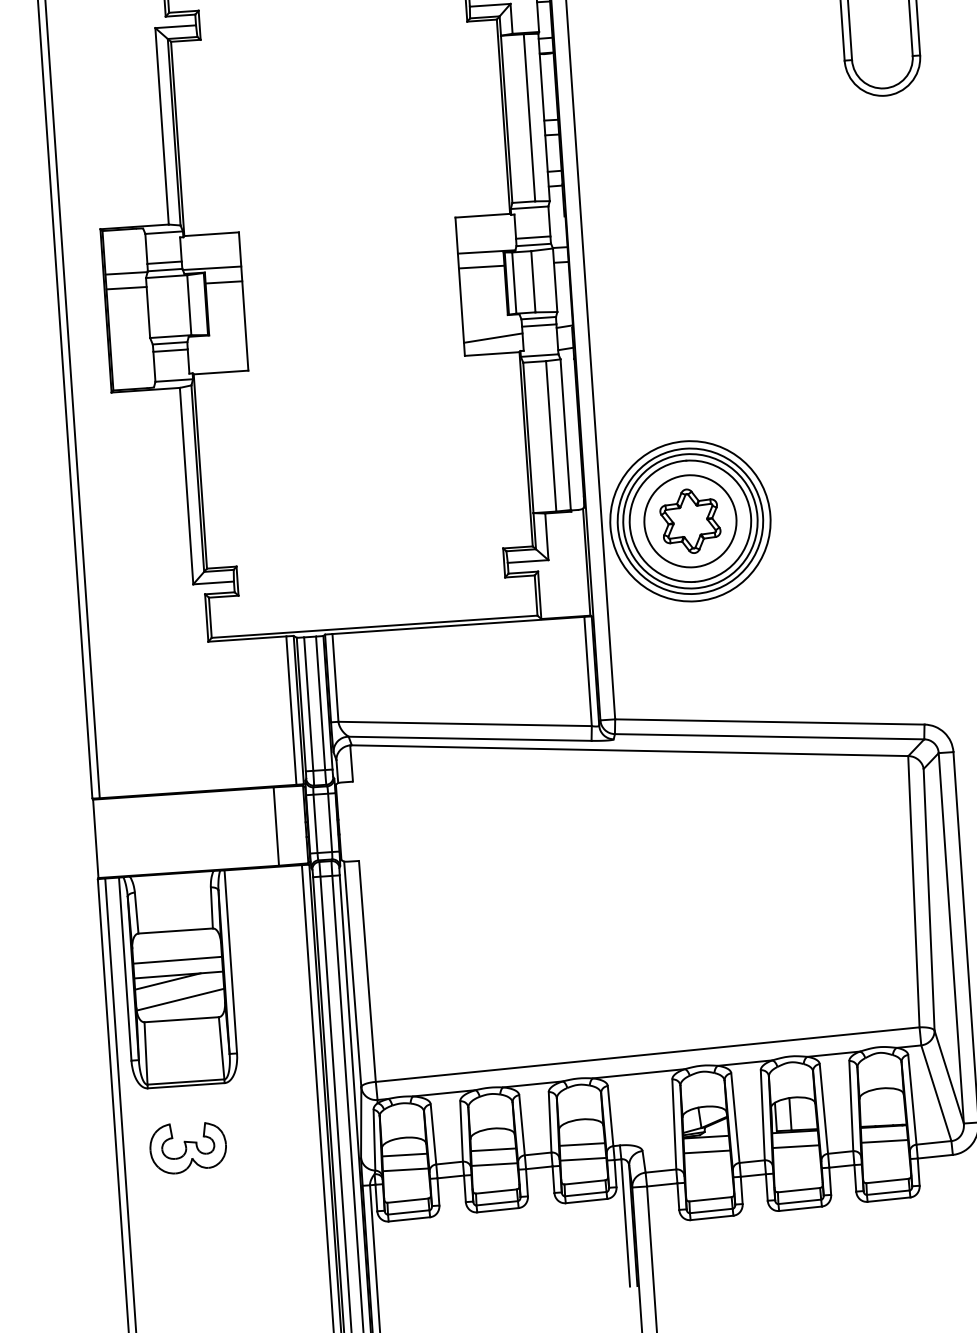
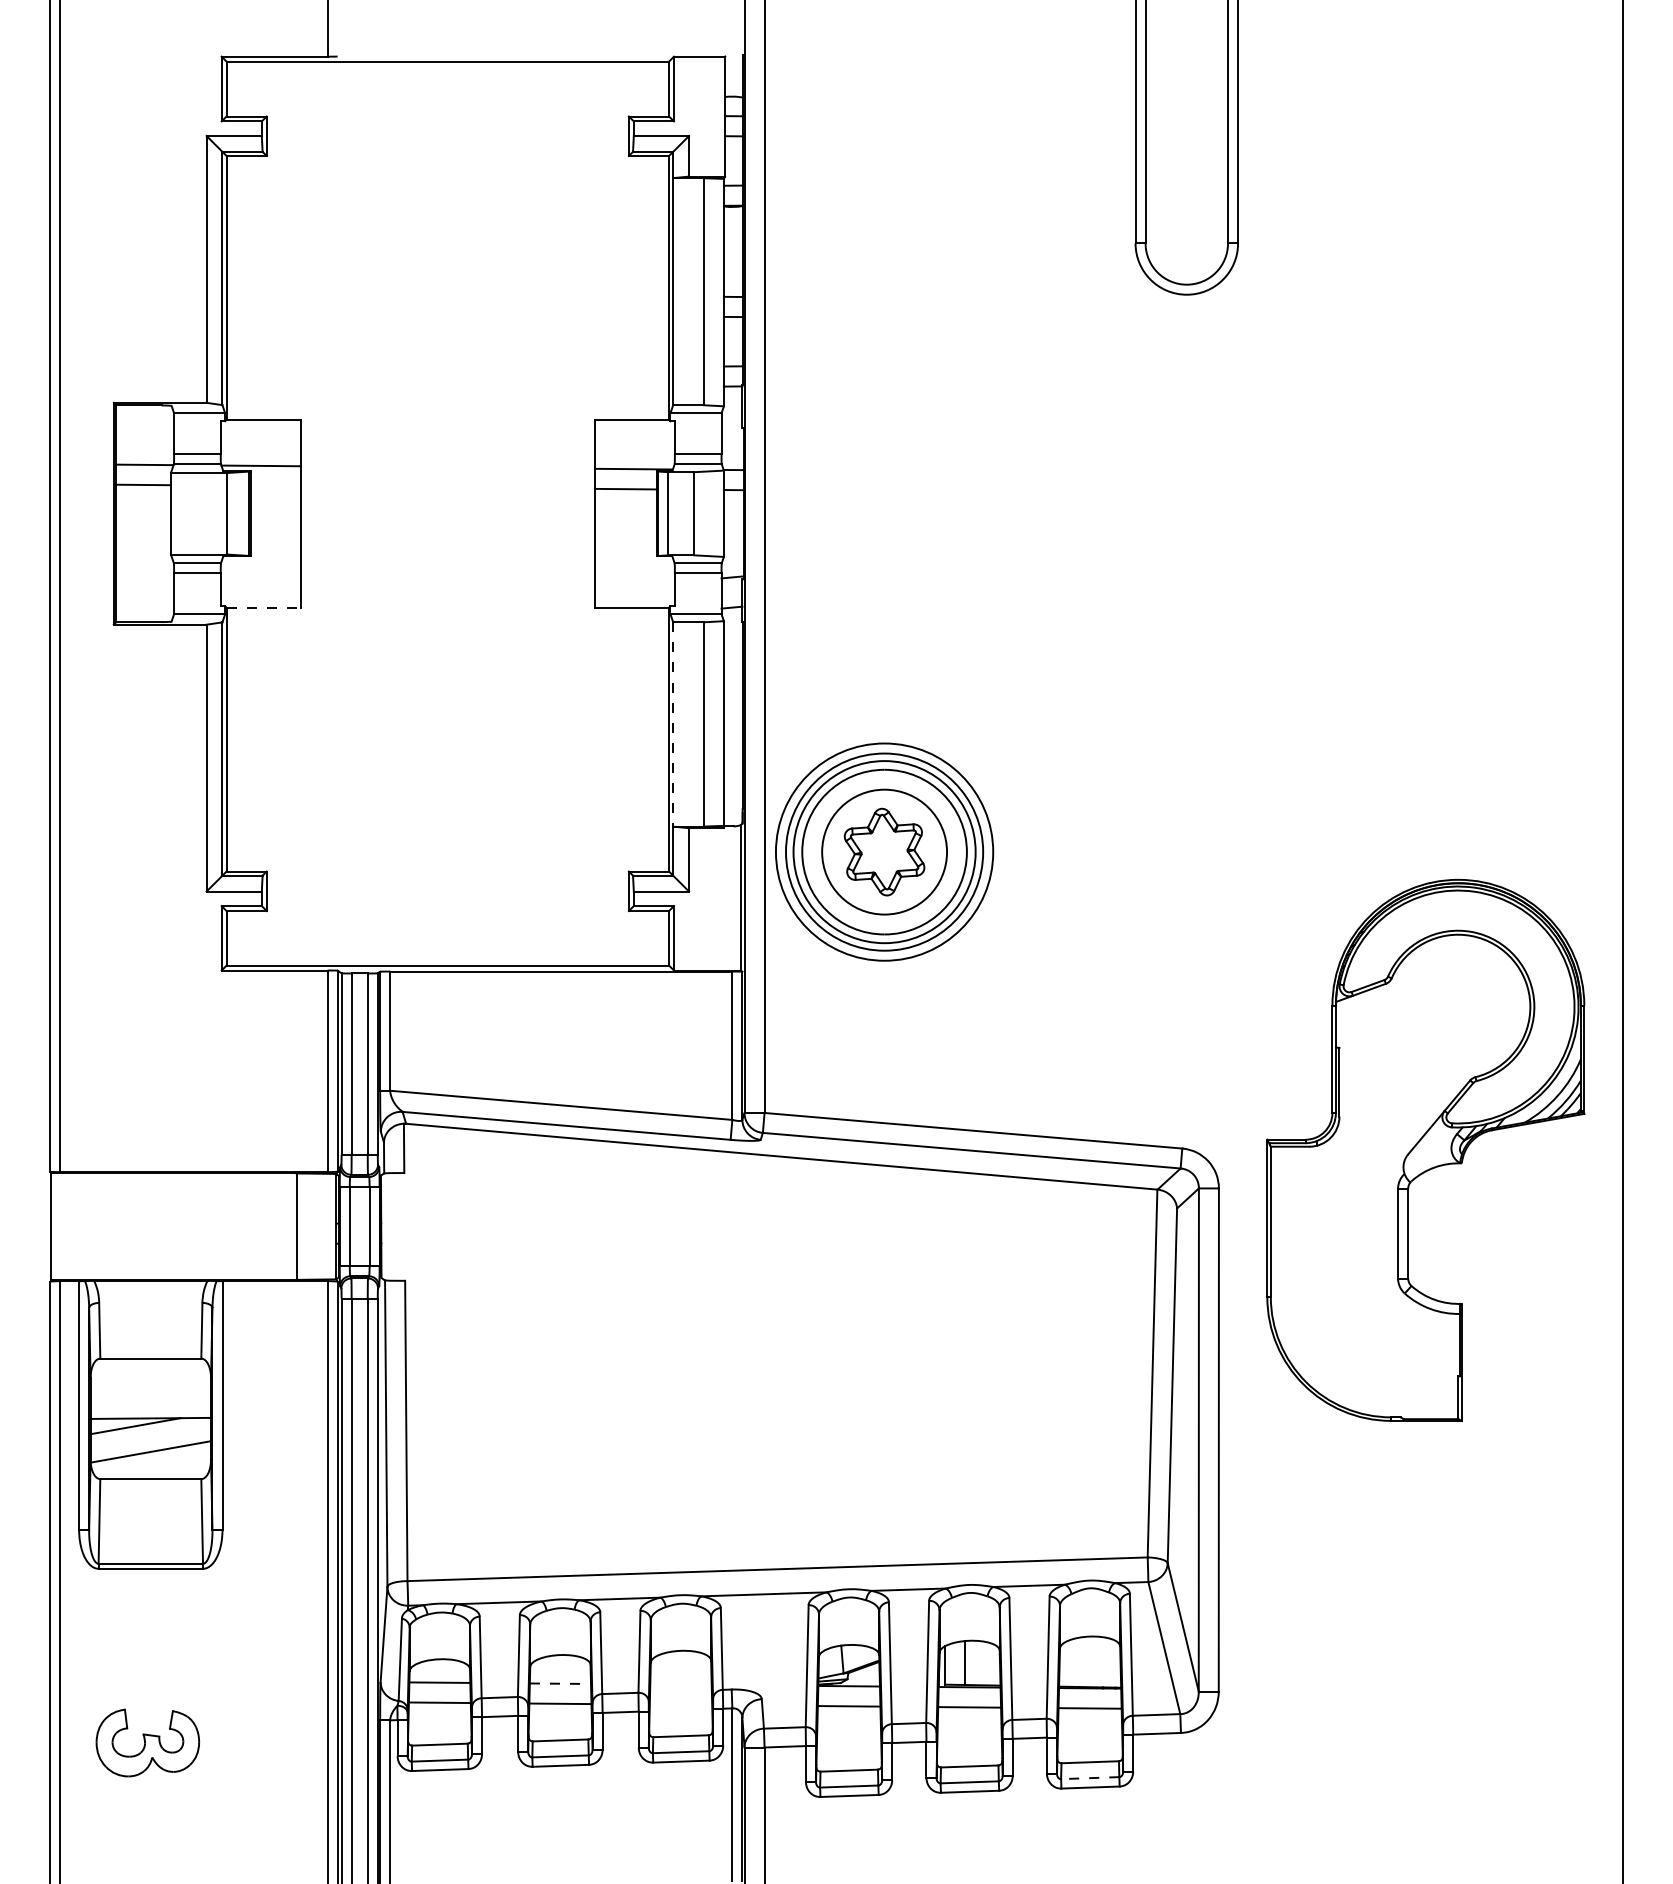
line: (223, 281) -> (275, 485), removed
line: (492, 337) -> (634, 585), removed
line: (221, 372) -> (264, 607), solid -> dashed
line: (528, 437) -> (673, 724), solid -> dashed
line: (177, 959) -> (150, 1397), removed
line: (581, 1144) -> (680, 1684), removed
part: (187, 1147) -> (147, 1742), moved
line: (493, 1149) -> (560, 1683), solid -> dashed
line: (582, 1159) -> (680, 1704), removed
line: (887, 1193) -> (1089, 1778), solid -> dashed

